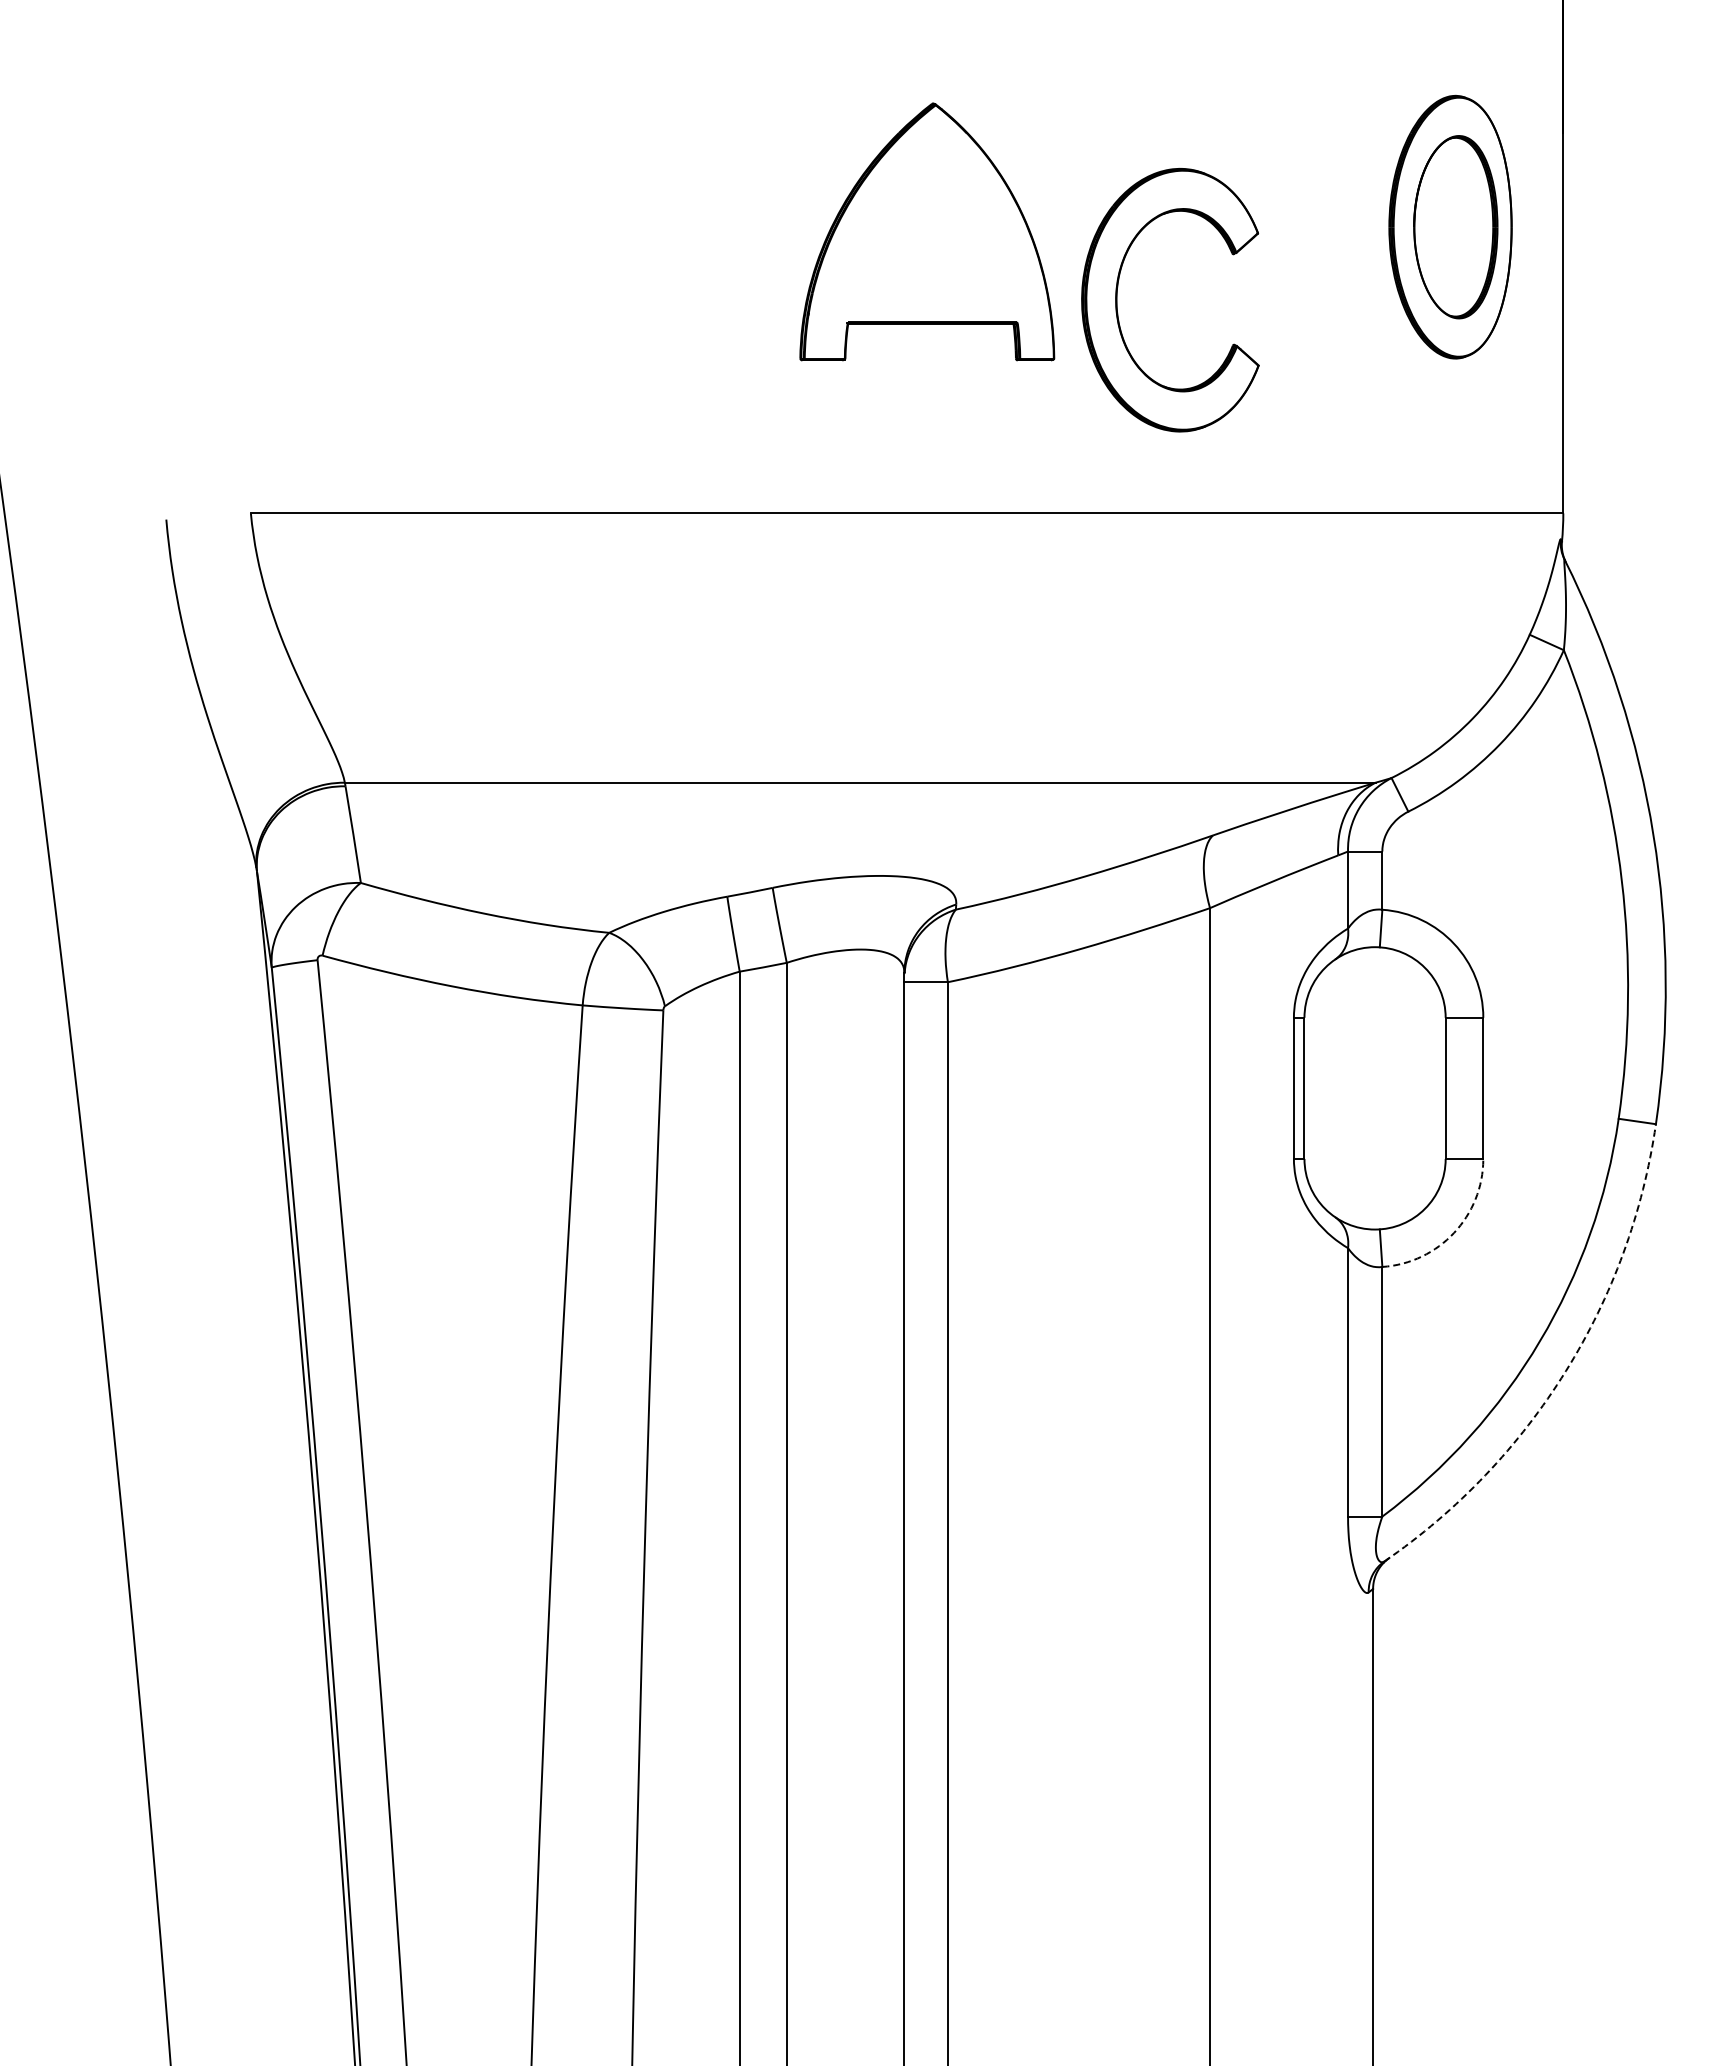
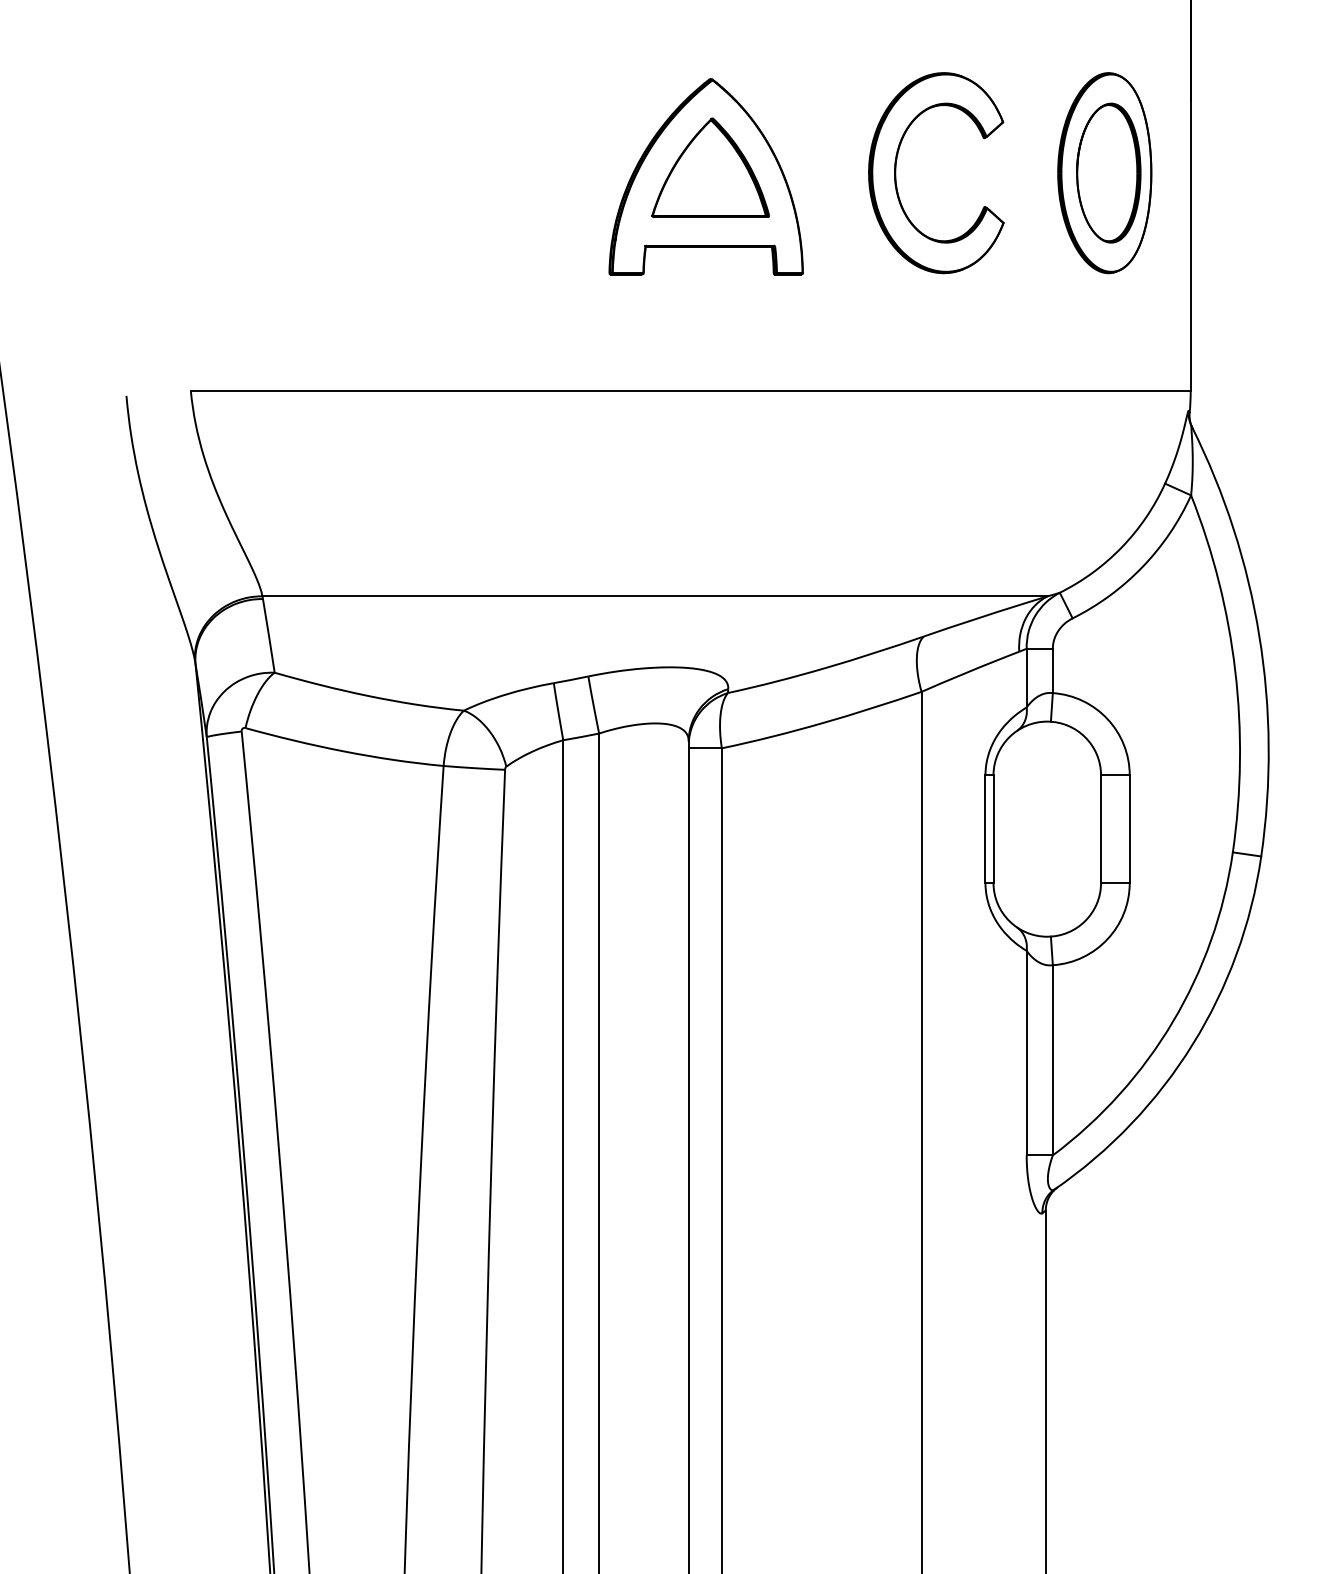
part: (932, 219) -> (710, 167), added
part: (1117, 300) -> (896, 173), moved
arc: (1454, 1232) -> (1107, 938), dashed -> solid
arc: (1565, 1371) -> (1192, 1044), dashed -> solid

